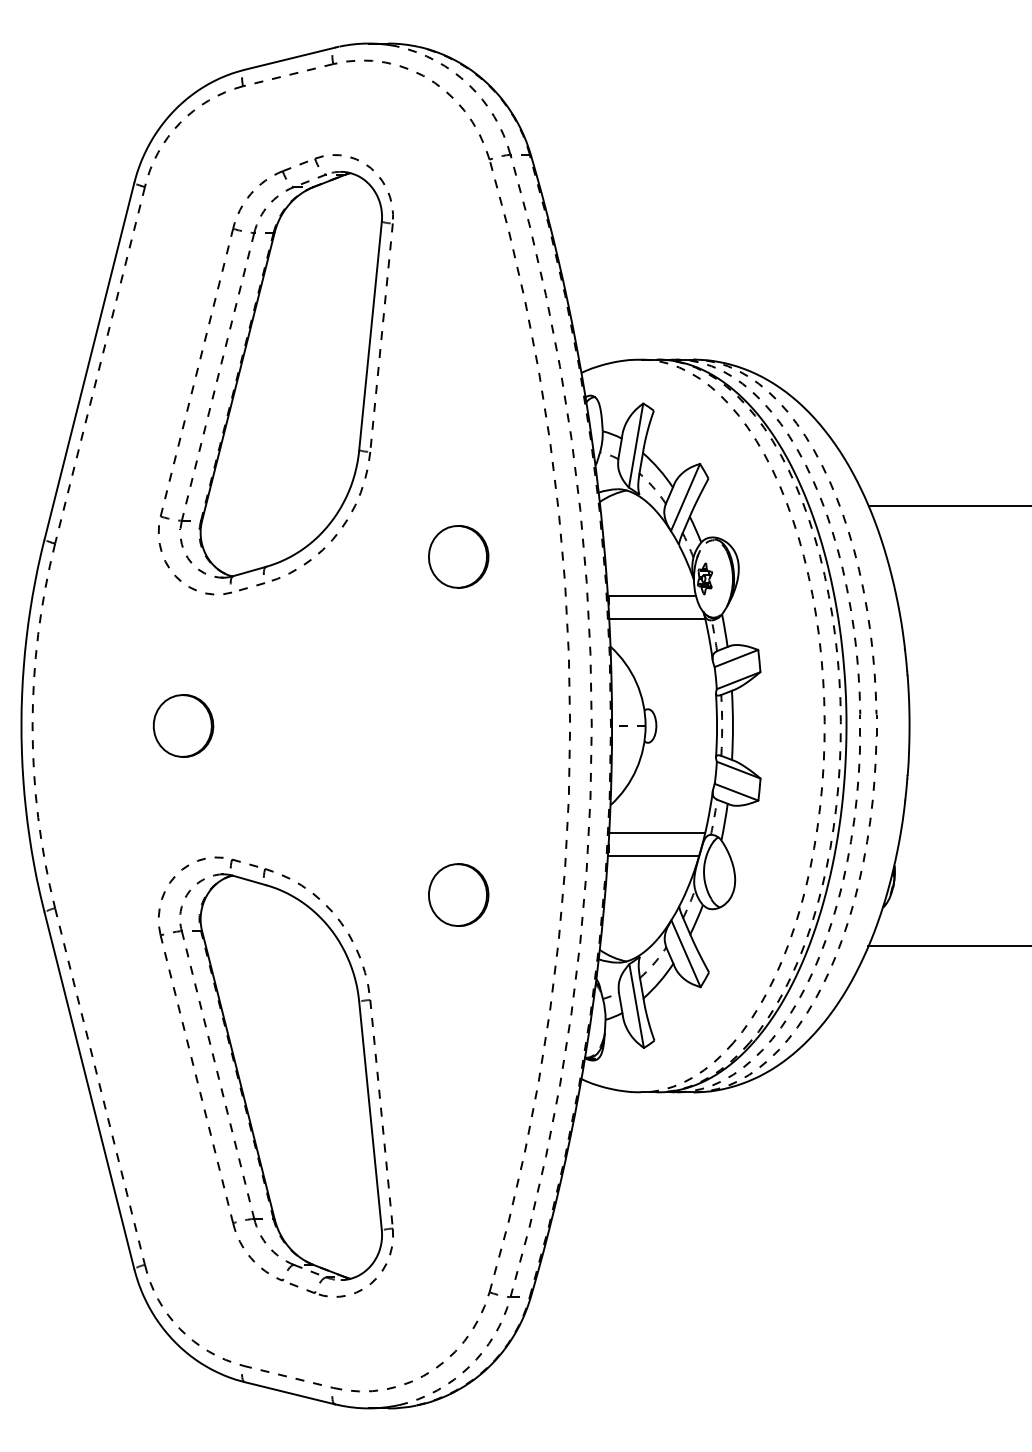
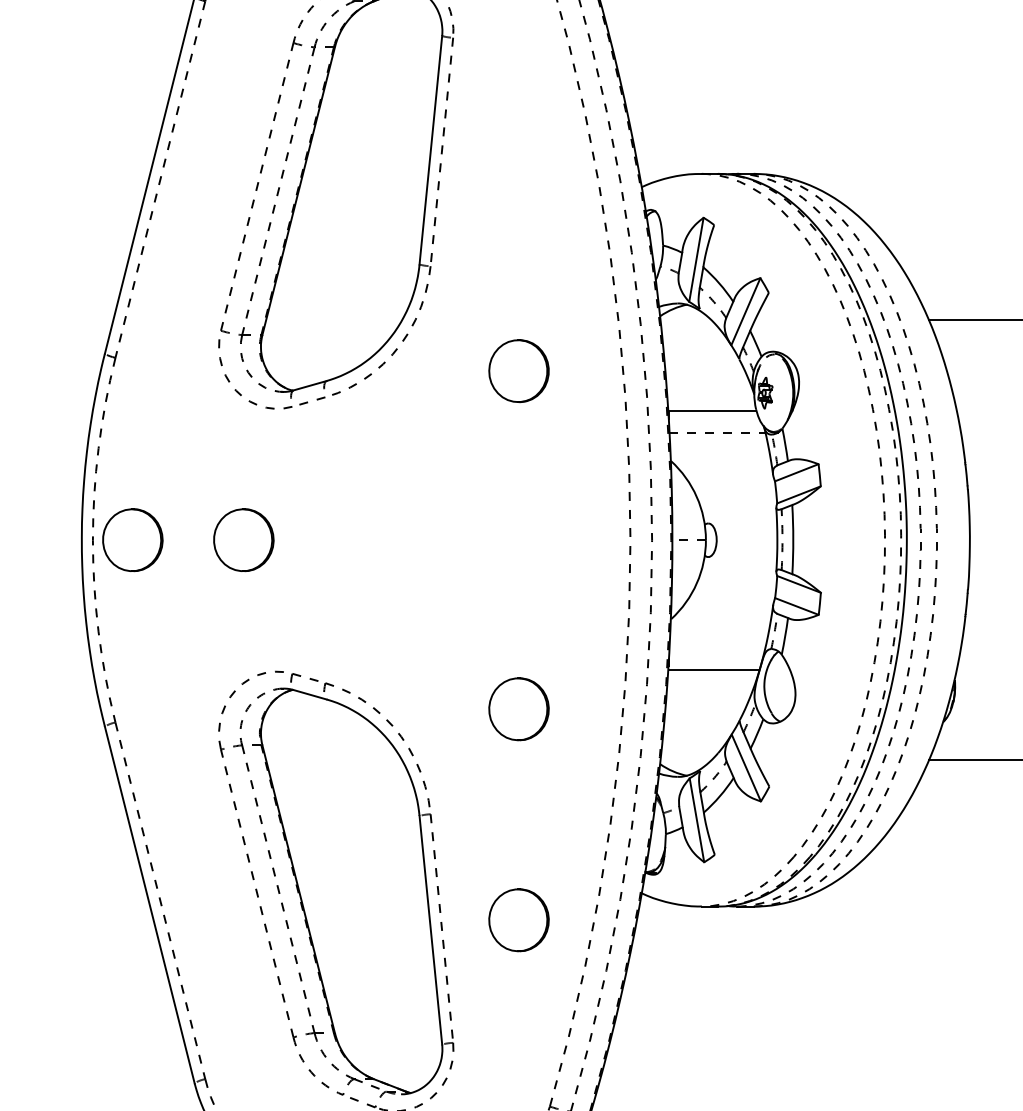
line: (657, 618) -> (717, 432), solid -> dashed
part: (72, 725) -> (132, 539), added
line: (656, 833) -> (716, 647), removed
part: (458, 1105) -> (518, 919), added

